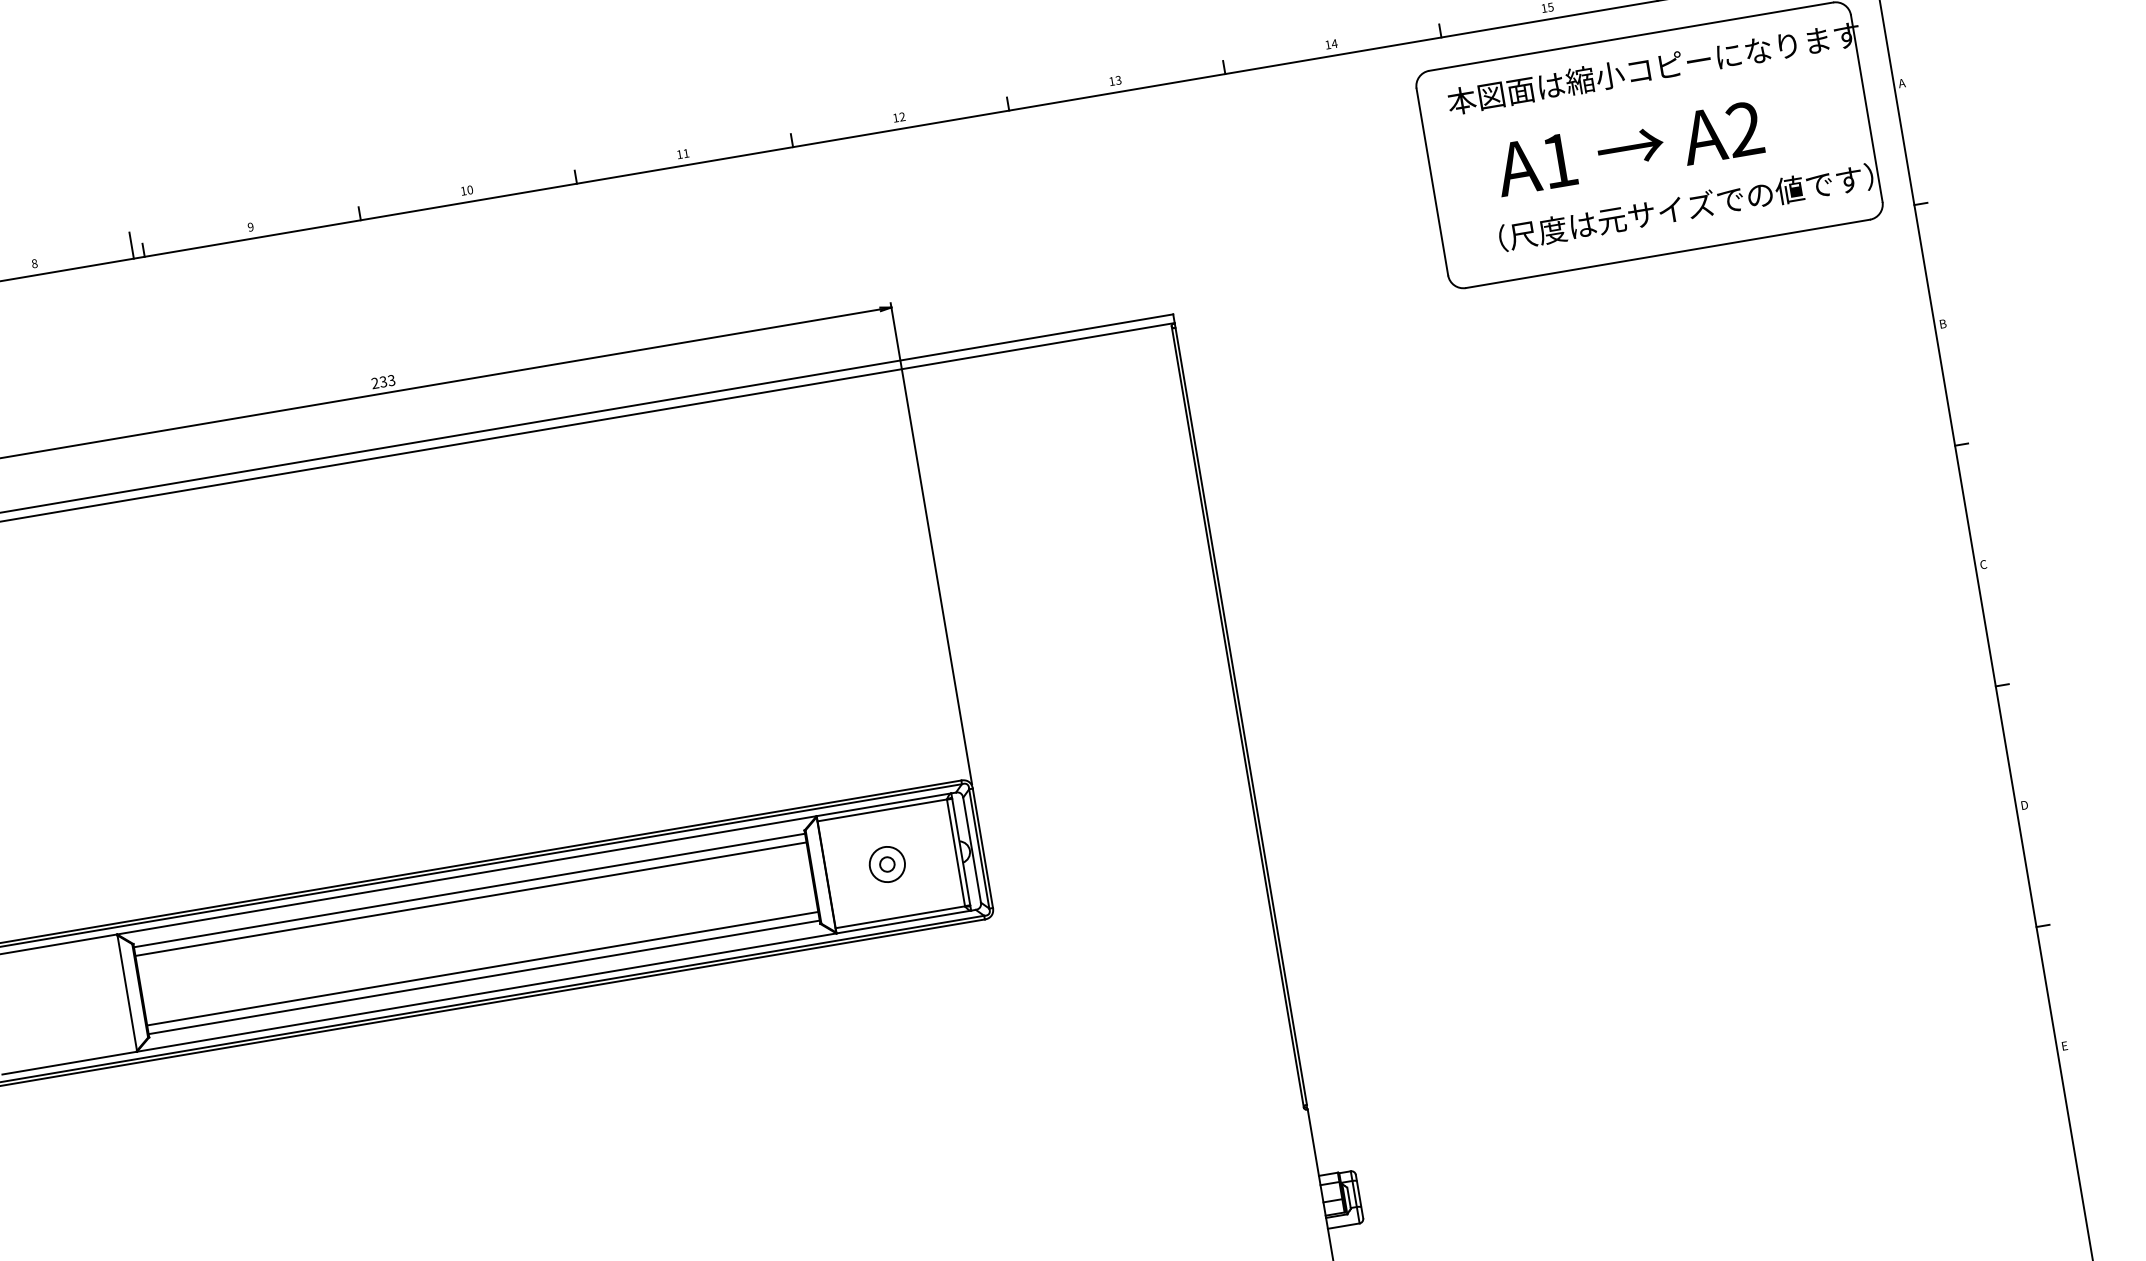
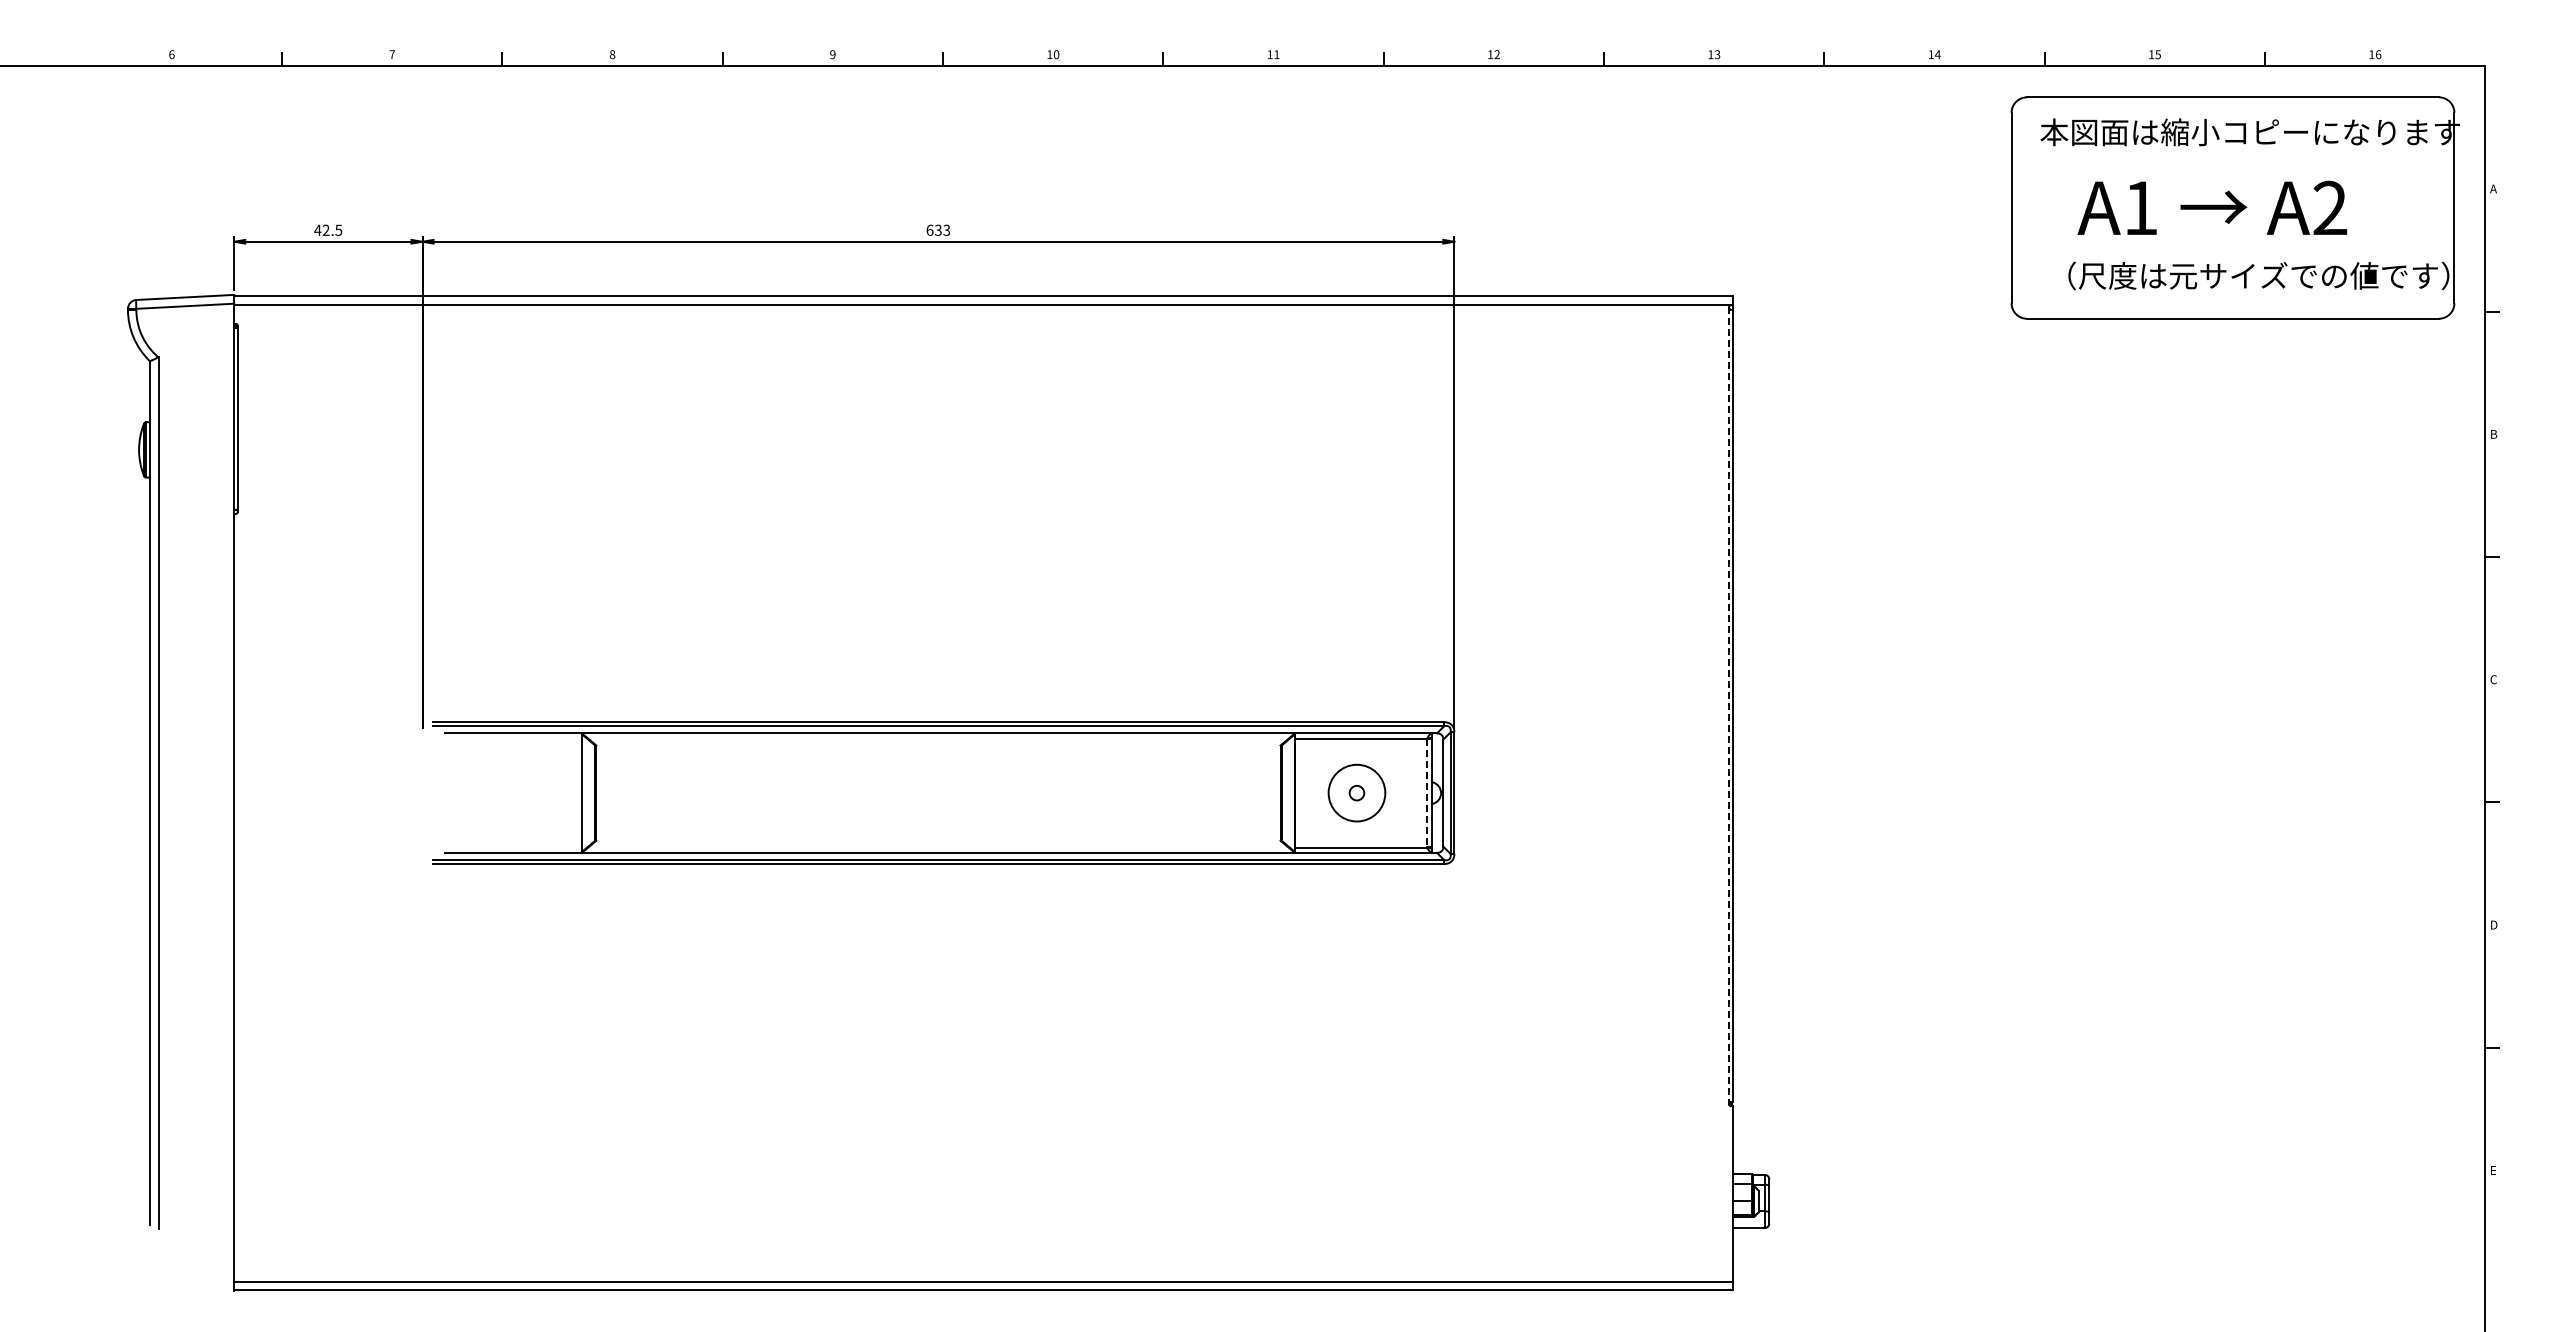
line: (131, 245) -> (711, 52), removed
text: (374, 382) -> (929, 229), 233 -> 633
line: (1237, 717) -> (1728, 706), solid -> dashed
line: (955, 853) -> (1426, 793), solid -> dashed
circle: (886, 863) -> (1356, 792), size x1.6
line: (469, 890) -> (938, 748), removed
line: (471, 898) -> (938, 757), removed
line: (482, 968) -> (938, 828), removed
line: (484, 977) -> (938, 837), removed

